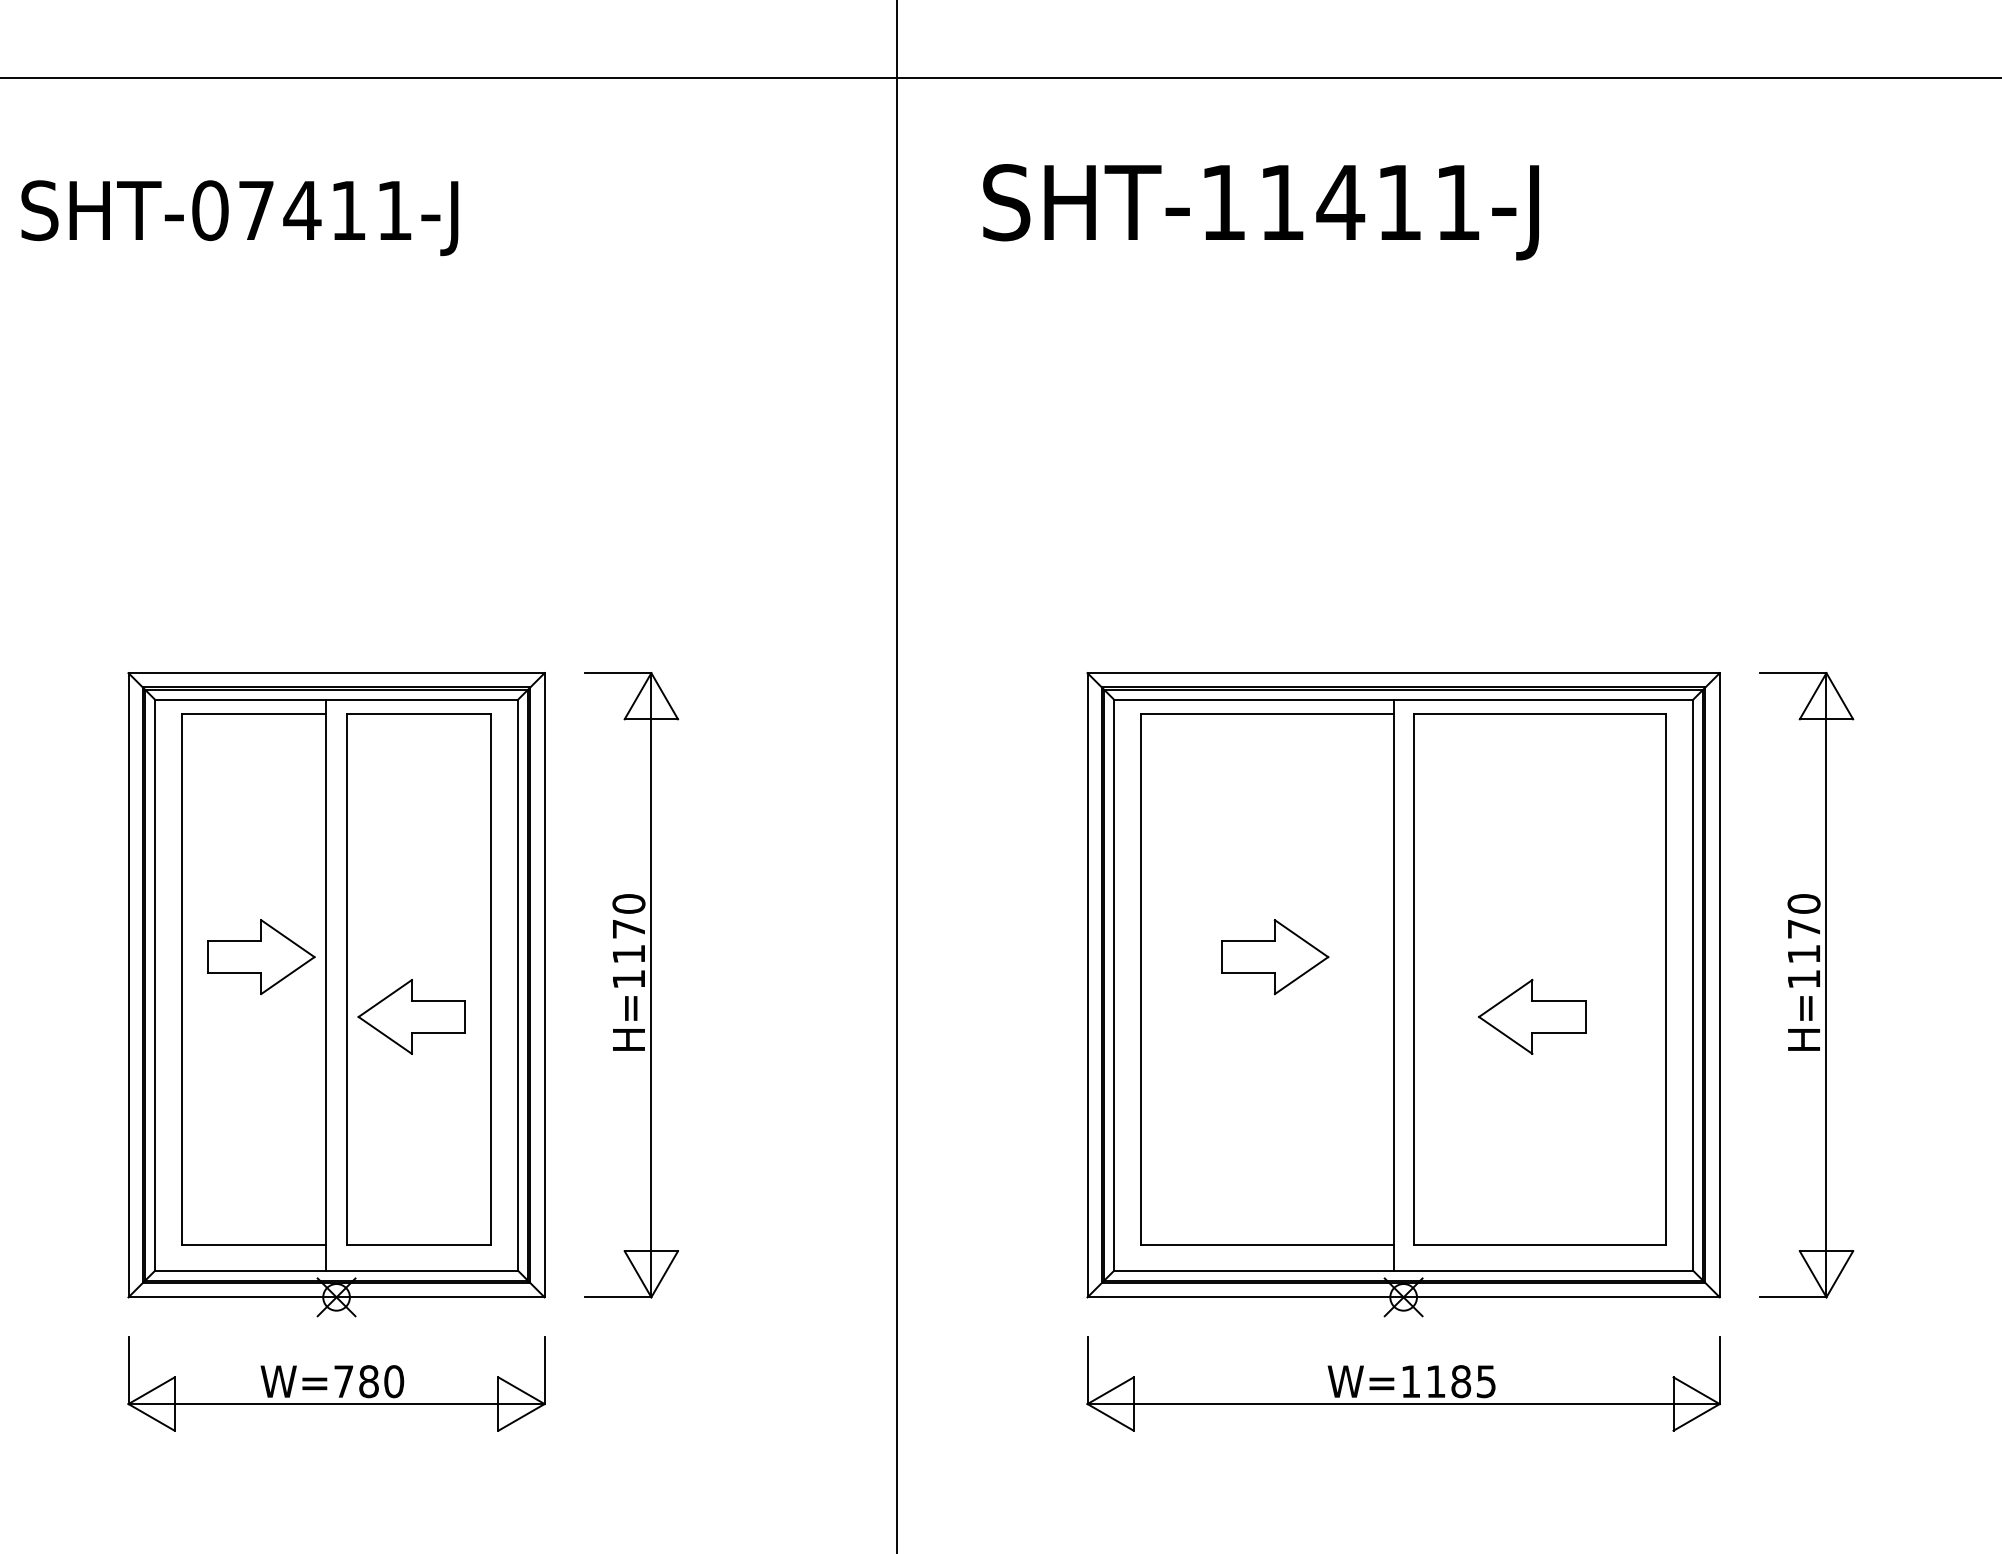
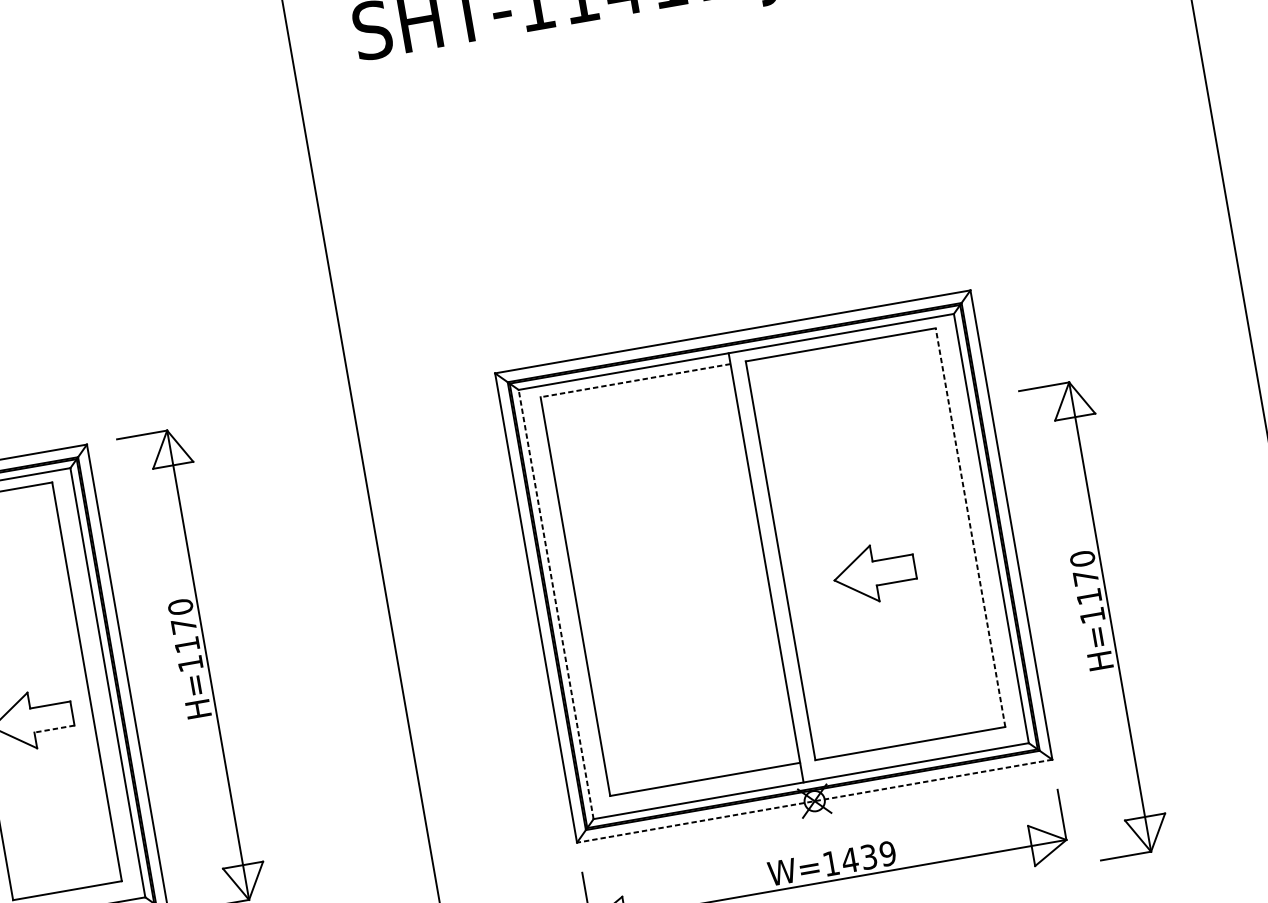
line: (1266, 714) -> (635, 380), solid -> dashed
part: (1275, 957) -> (673, 562), removed
line: (1666, 978) -> (970, 526), solid -> dashed
line: (1114, 984) -> (556, 603), solid -> dashed
part: (1806, 985) -> (1095, 619), moved
line: (438, 1032) -> (54, 728), solid -> dashed
line: (1403, 1297) -> (814, 801), solid -> dashed
text: (1460, 1381) -> (868, 857), W=1185 -> W=1439

